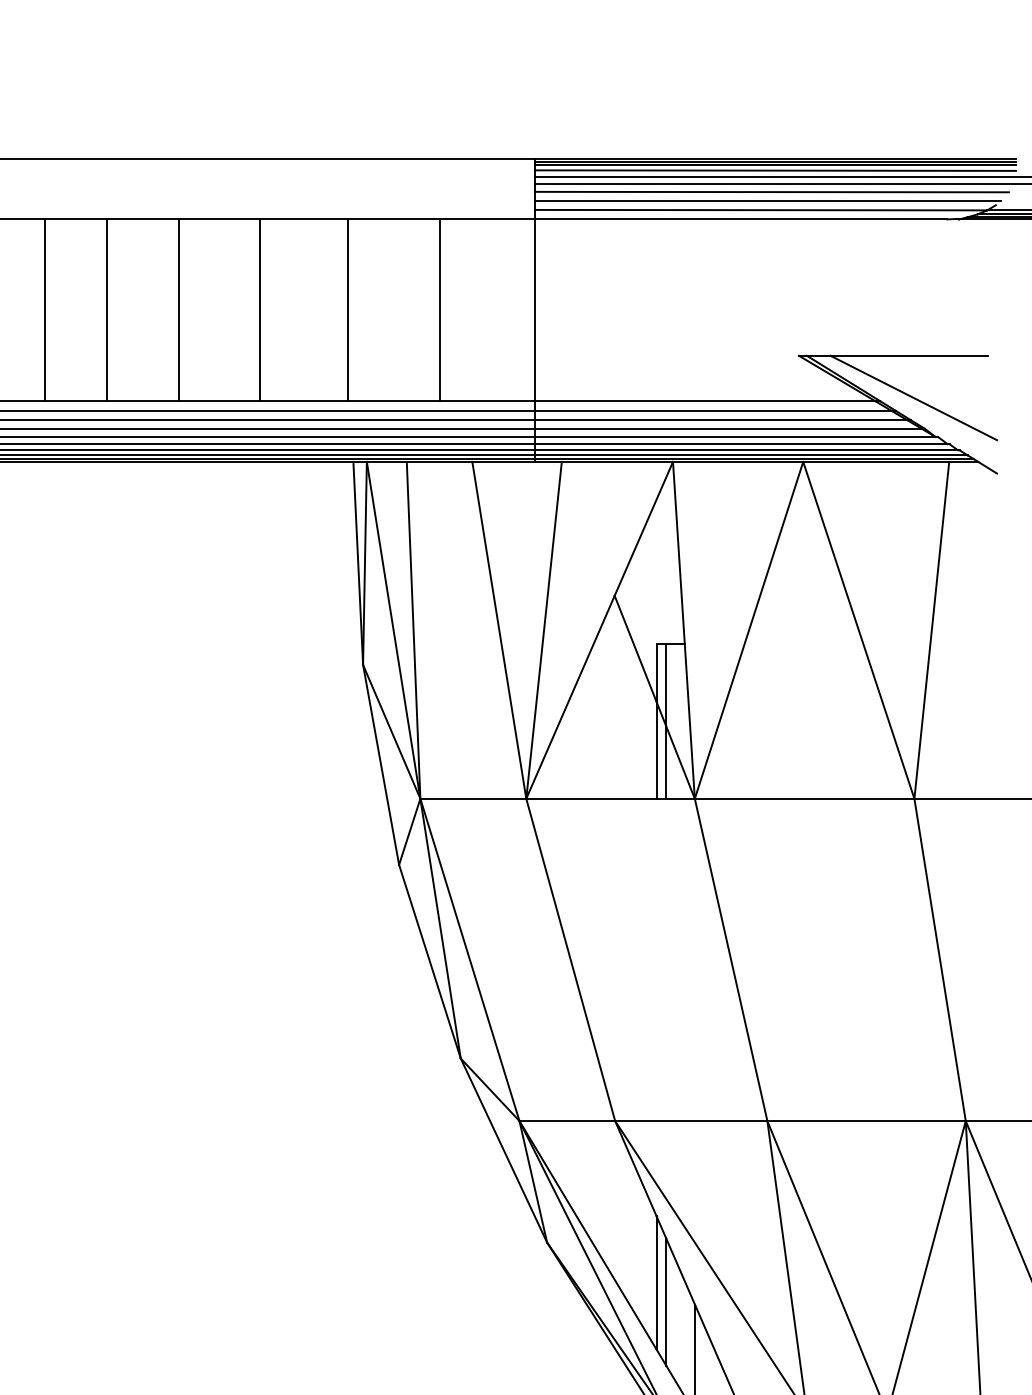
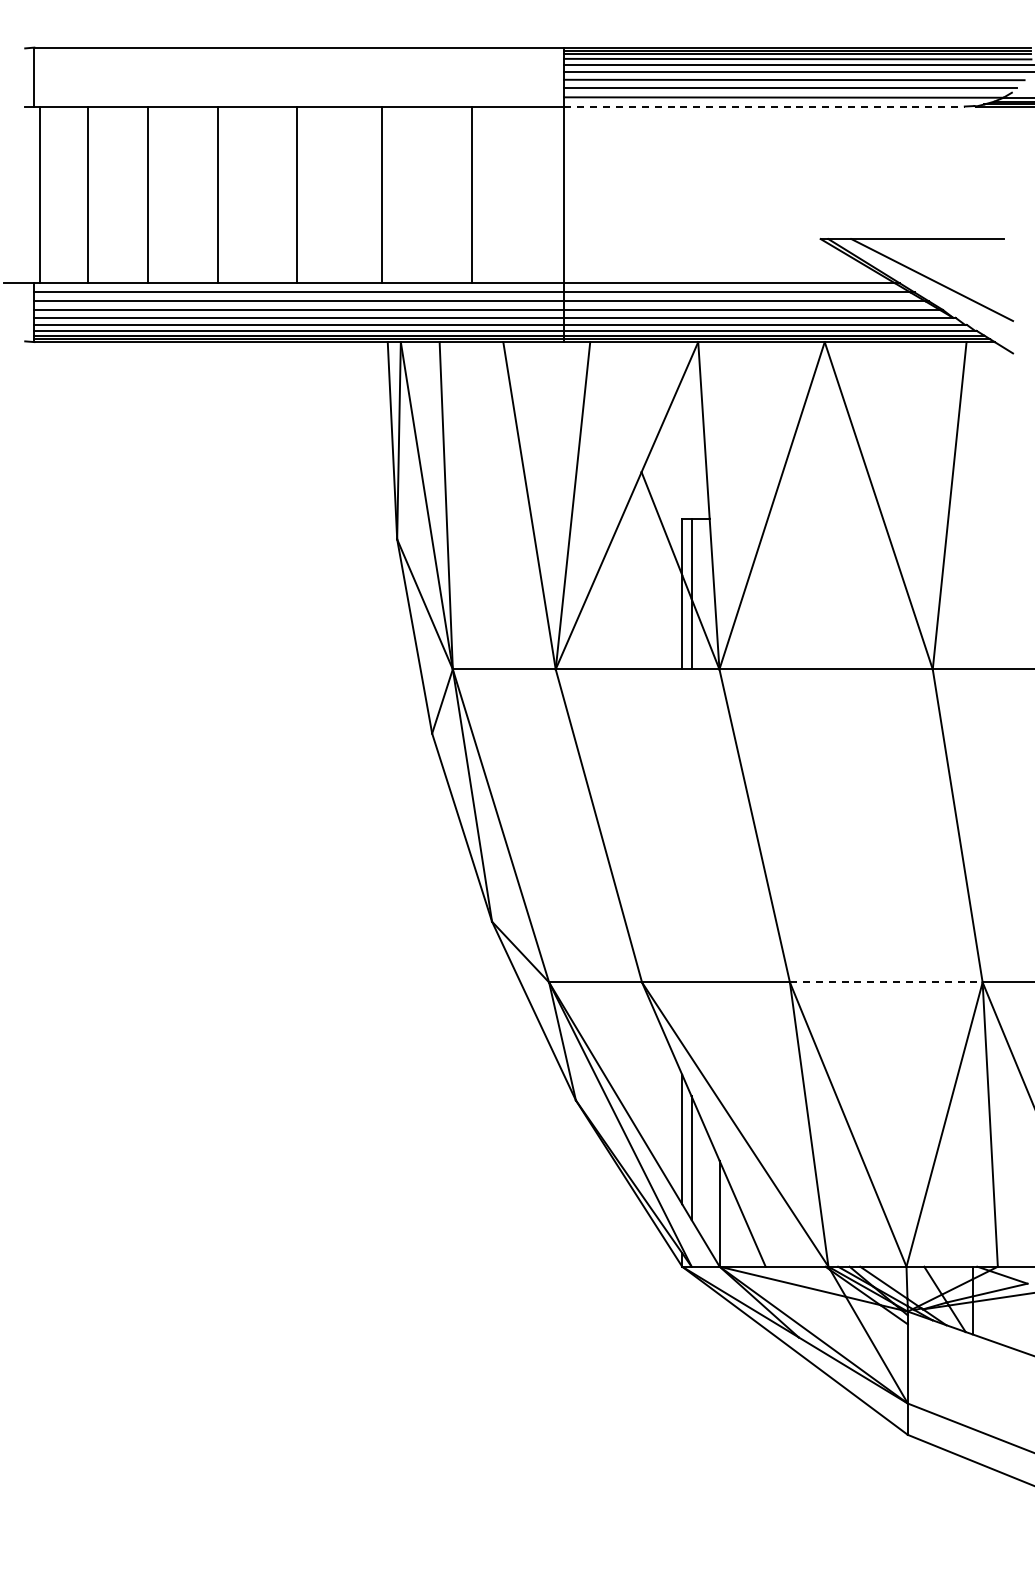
line: (742, 219) -> (765, 106), solid -> dashed
line: (866, 1121) -> (886, 982), solid -> dashed

